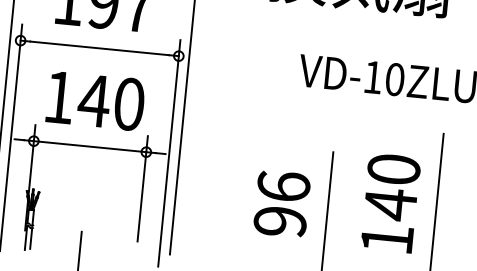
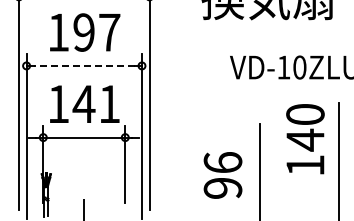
line: (100, 47) -> (84, 65), solid -> dashed
text: (129, 104) -> (109, 104), 140 -> 141
text: (390, 203) -> (305, 139), moved
text: (281, 204) -> (222, 175), moved

